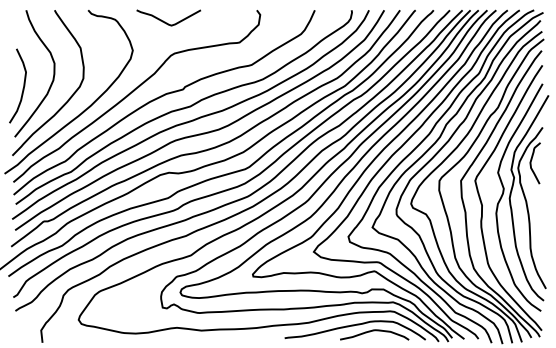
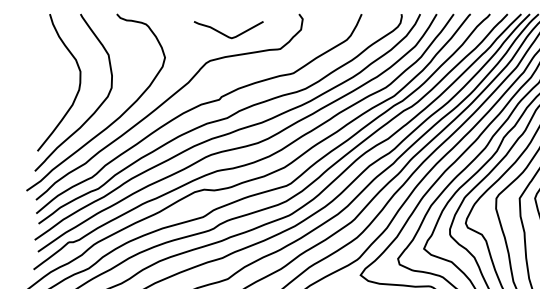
curve: (165, 21) -> (225, 33), moved
curve: (22, 88) -> (45, 98), removed

